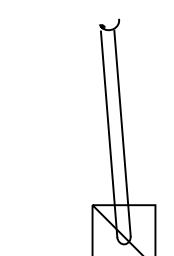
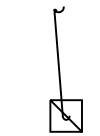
line: (122, 132) -> (65, 63), removed

